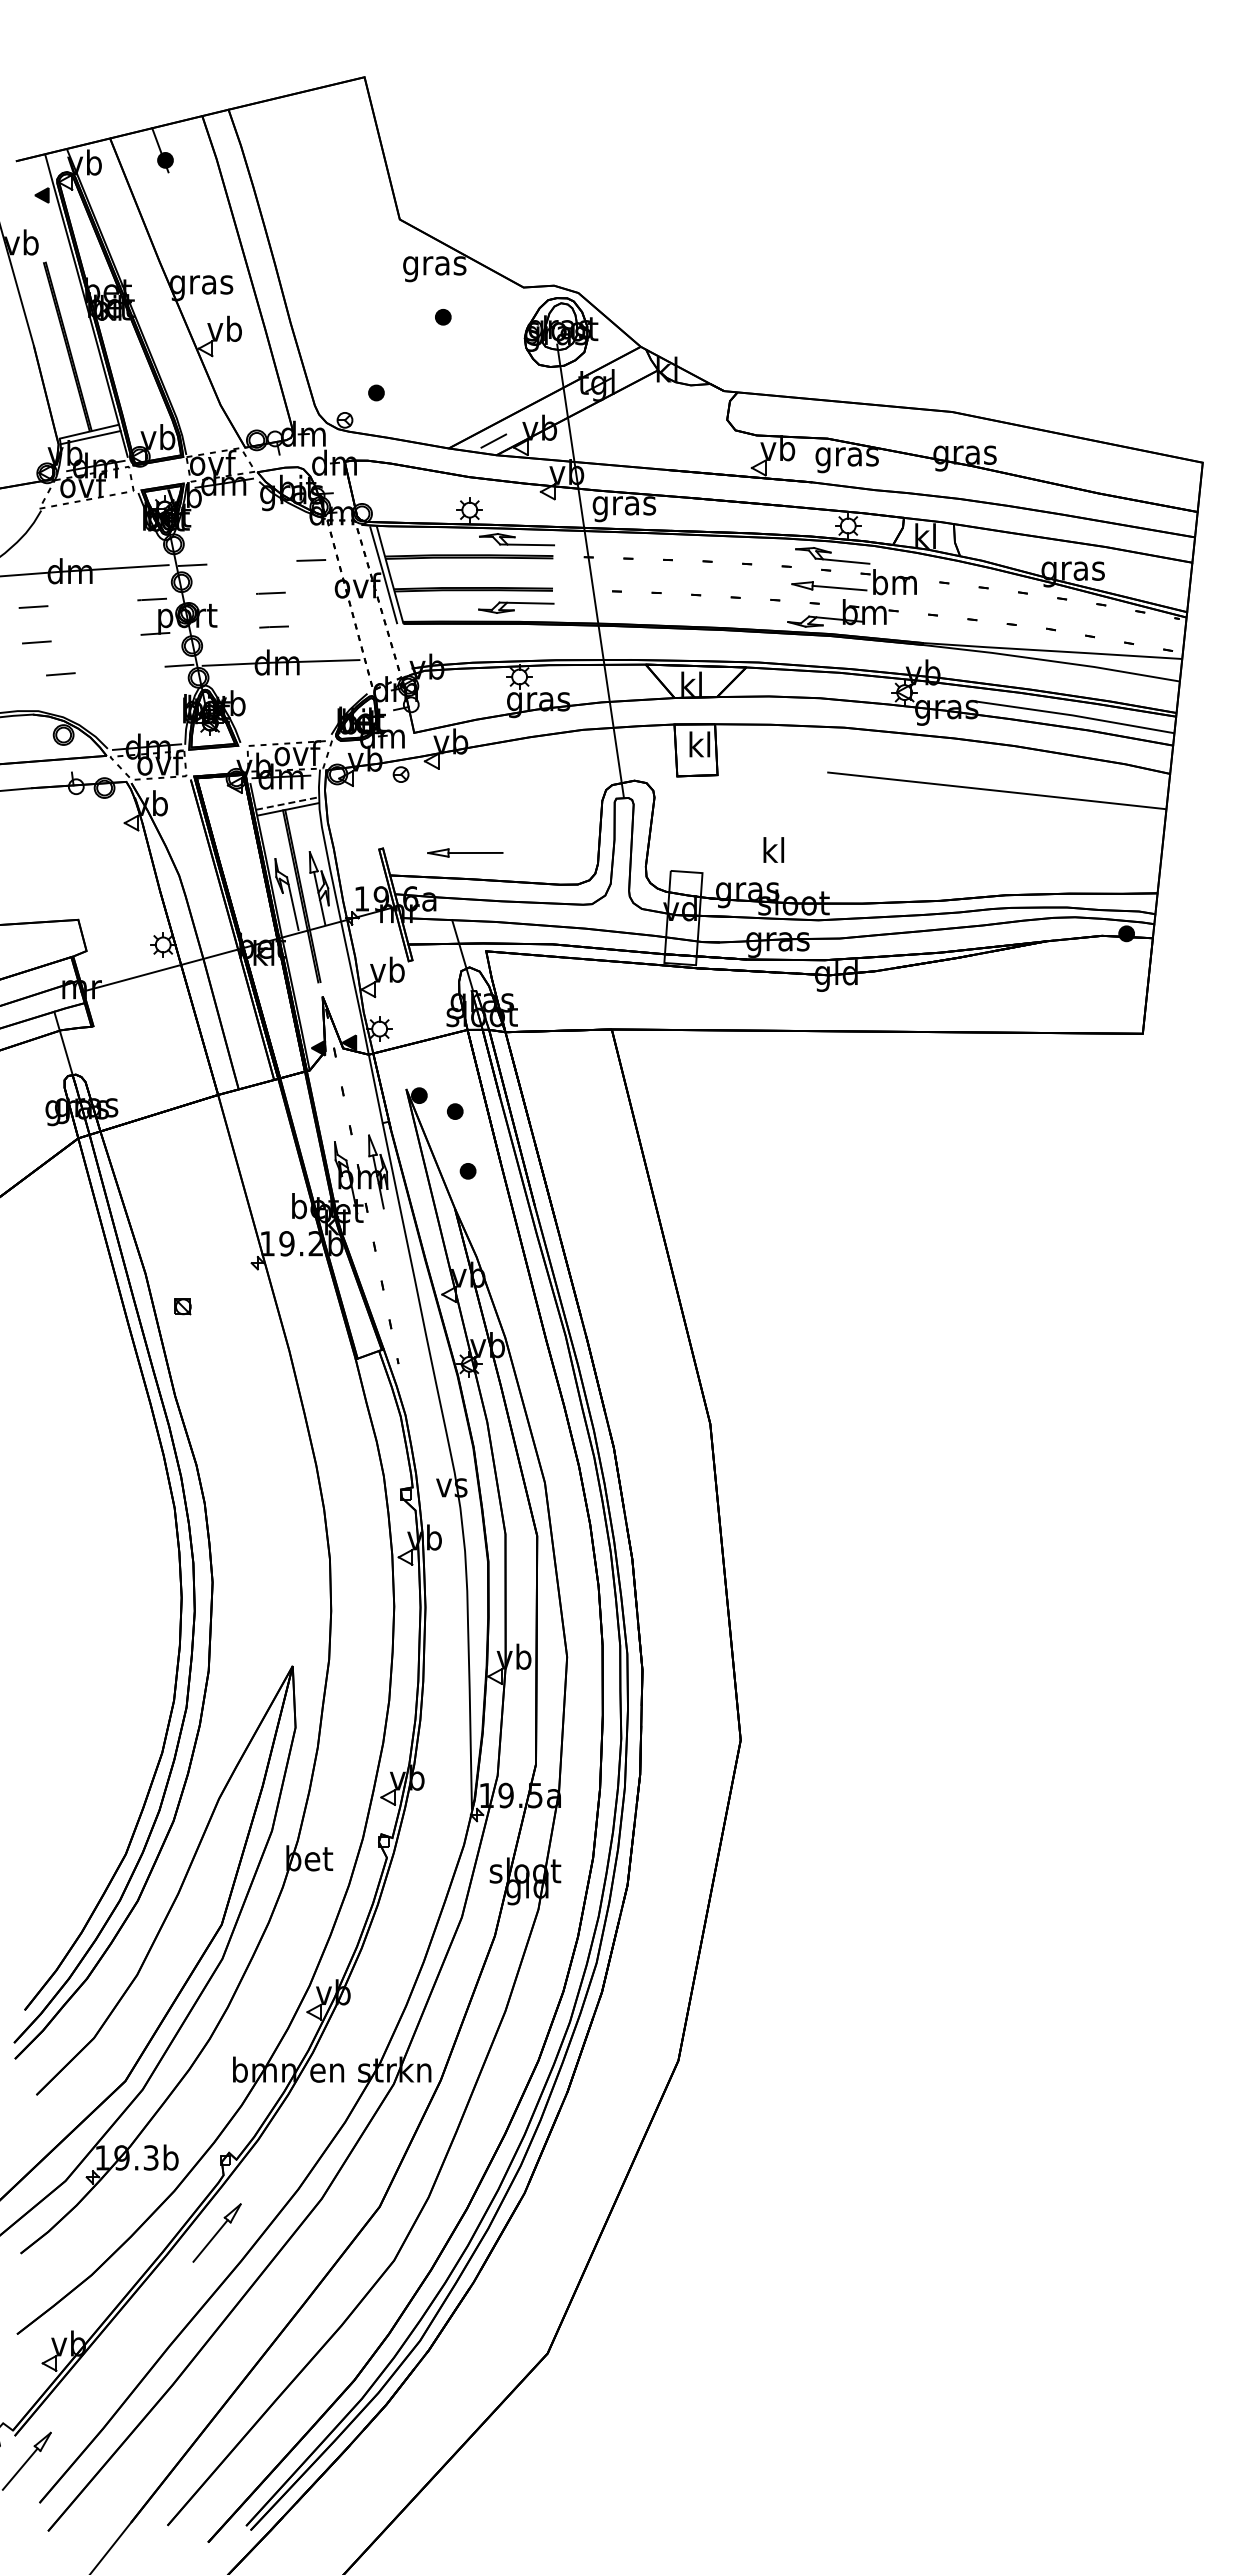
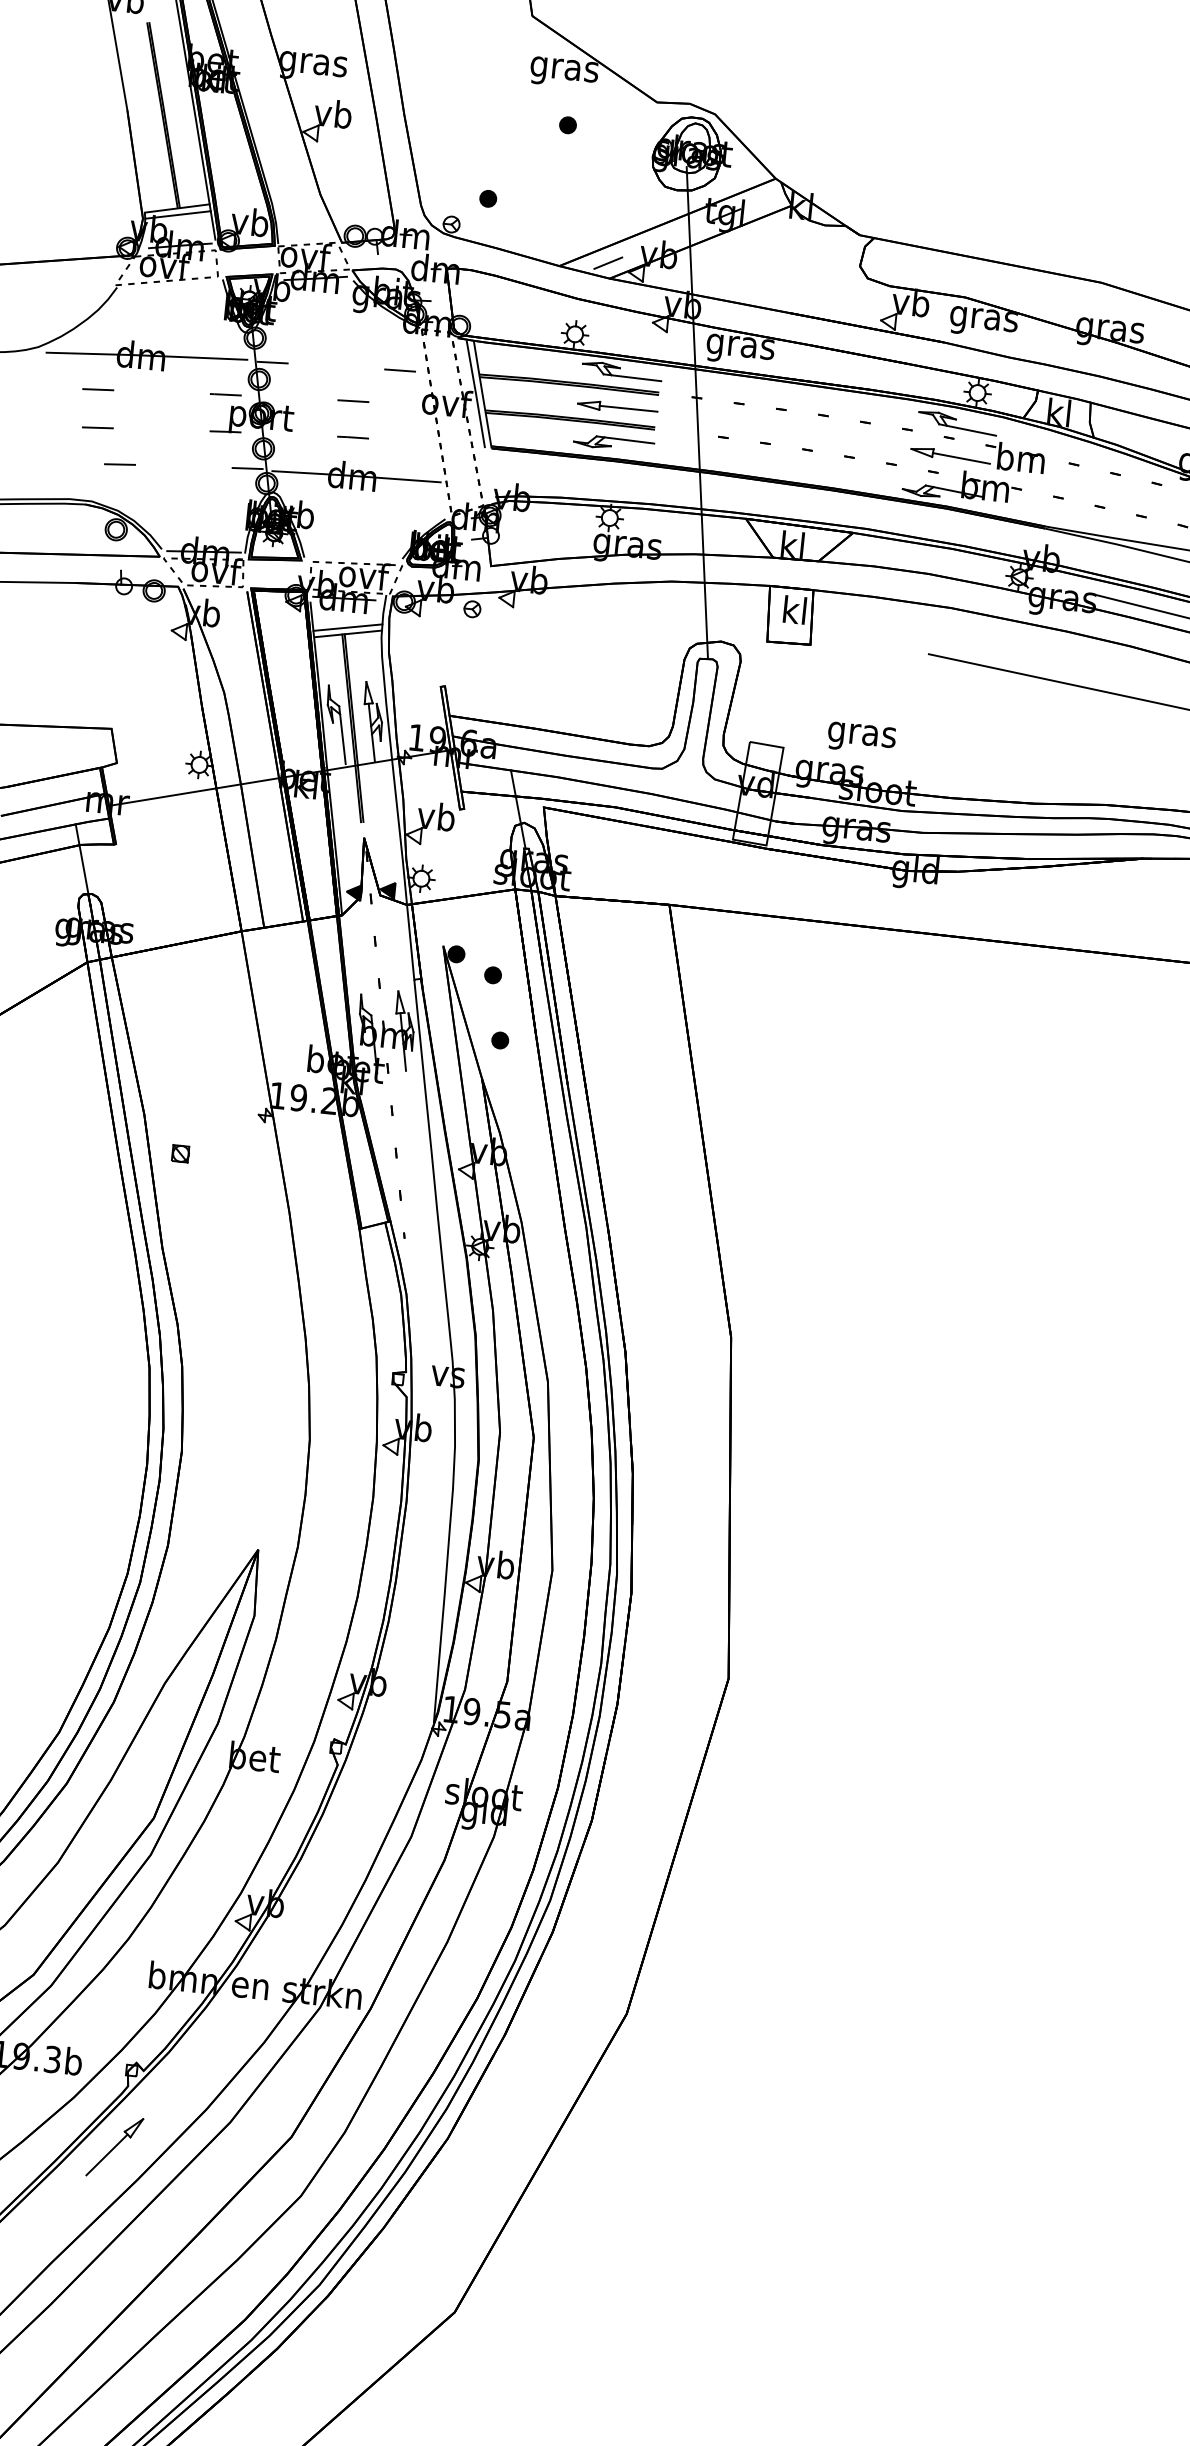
line: (288, 803) -> (348, 627), dashed -> solid
part: (465, 852) -> (617, 407), moved
text: (773, 853) -> (861, 734), kl -> gras

